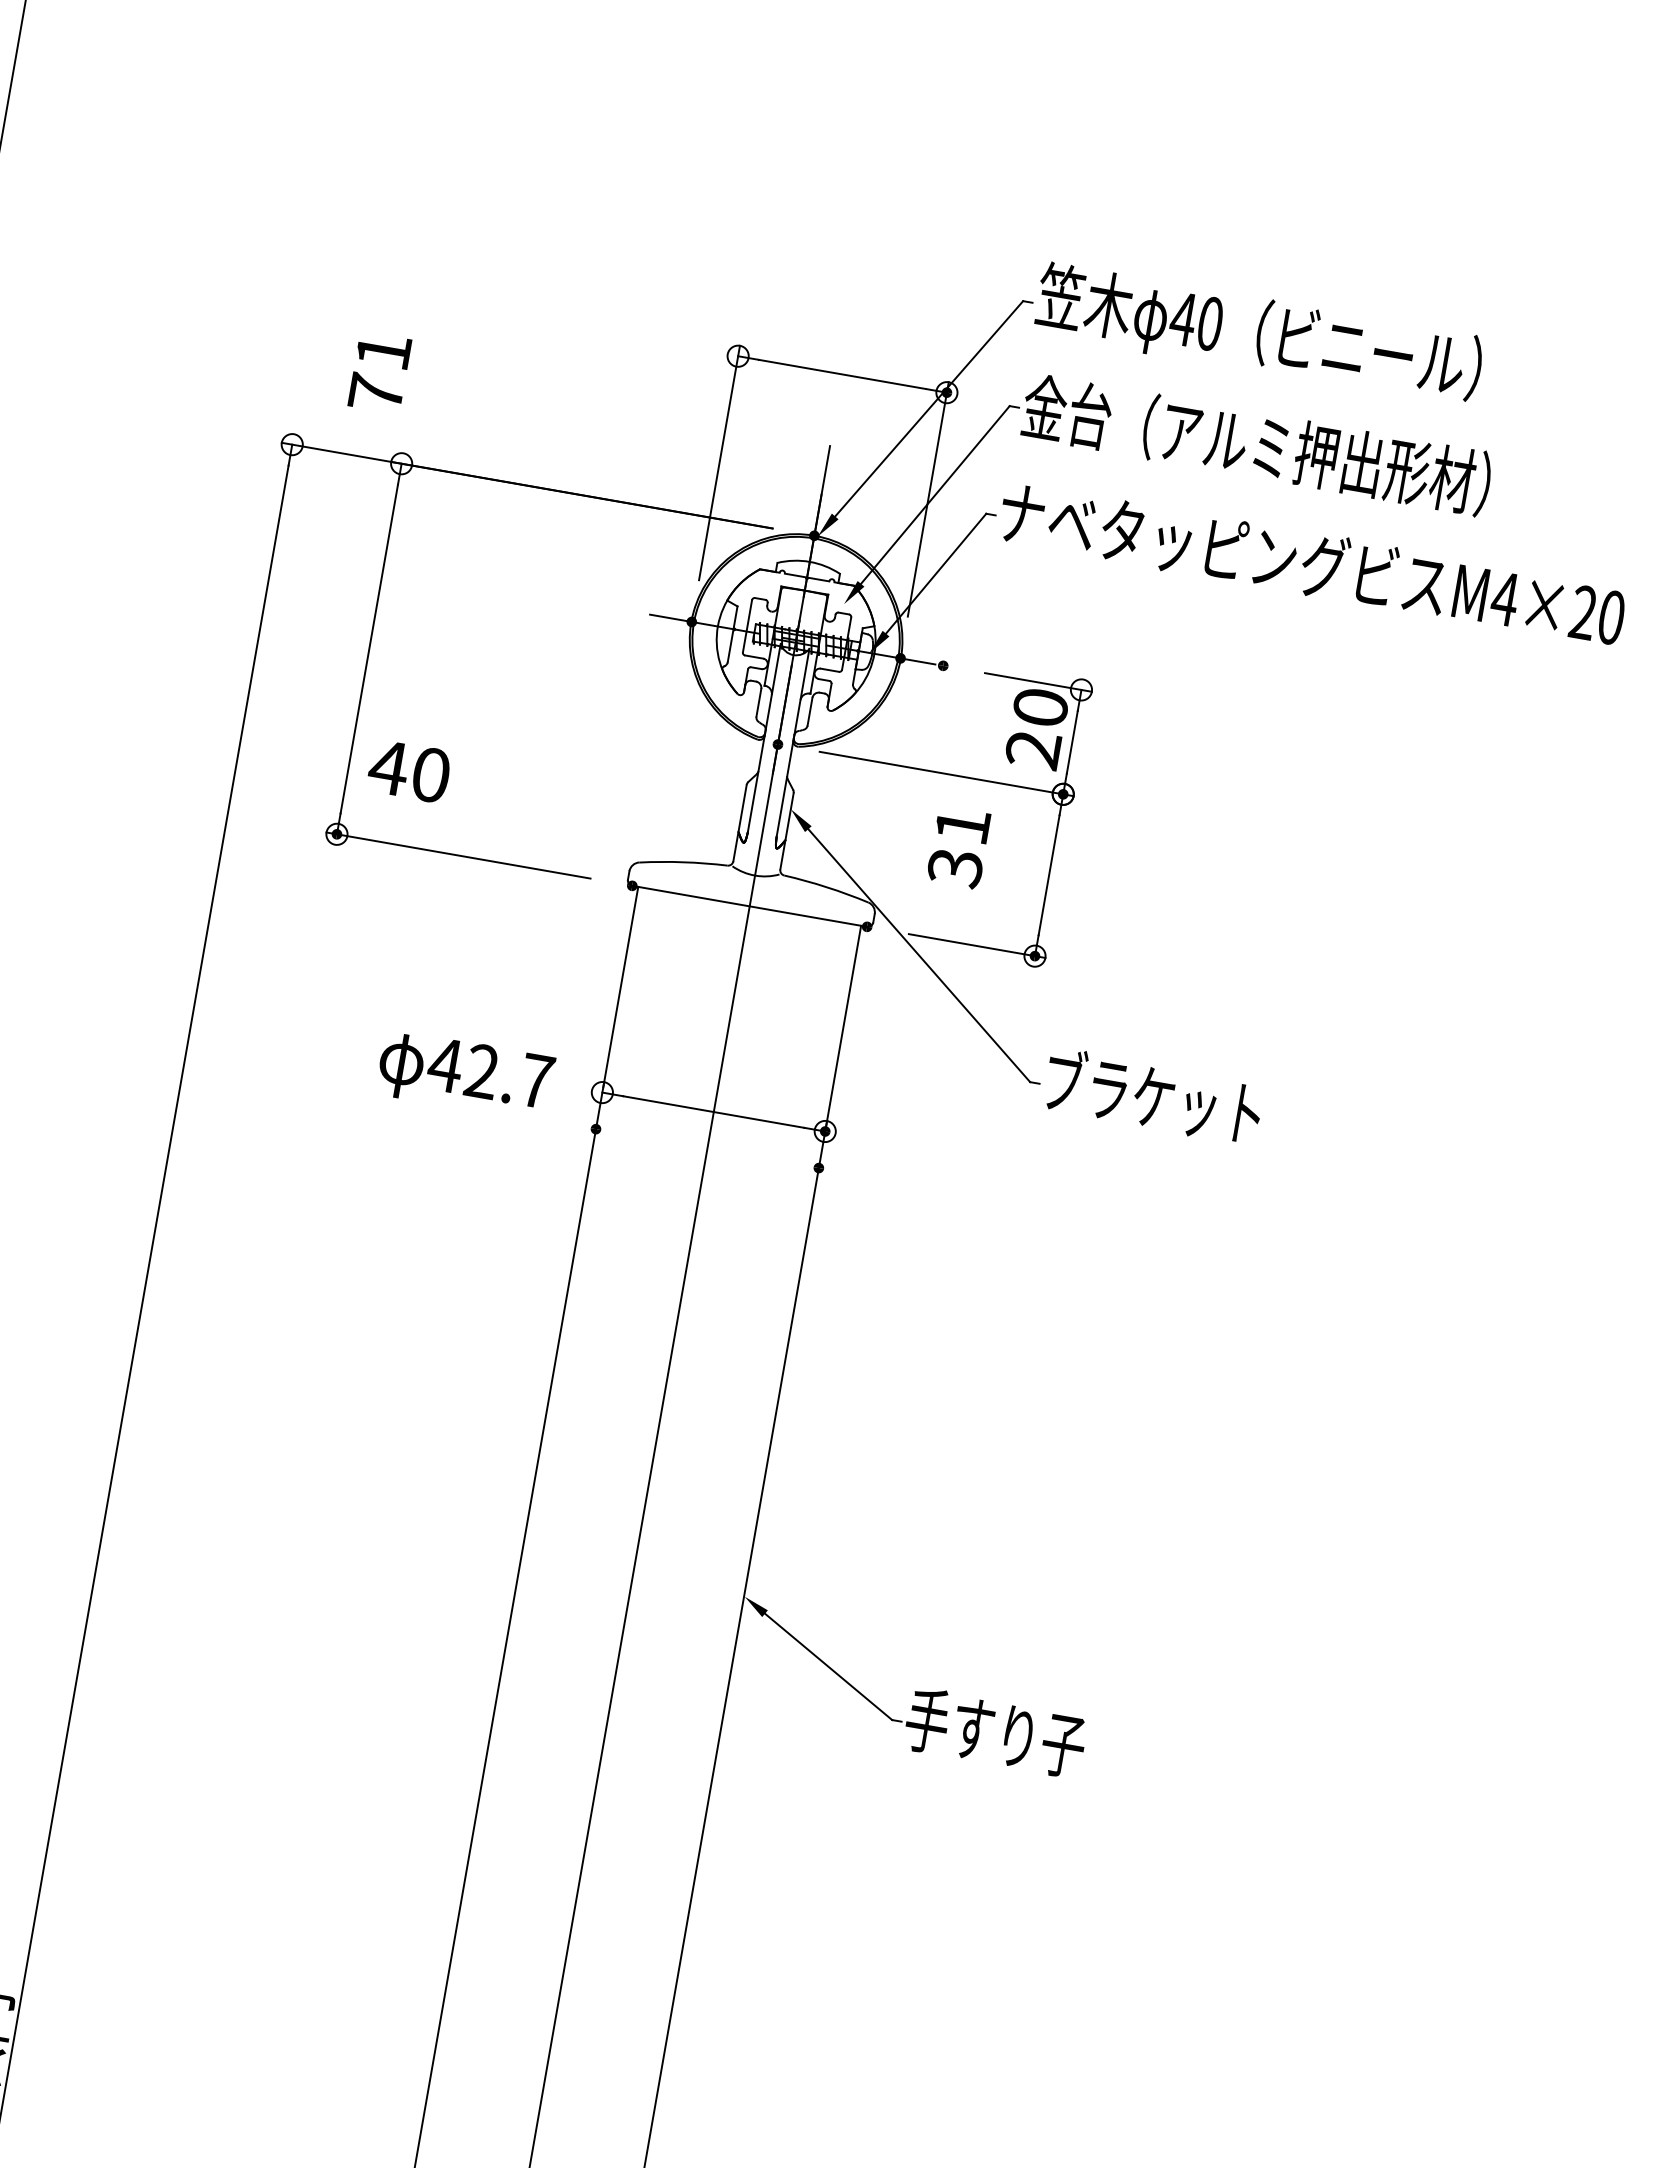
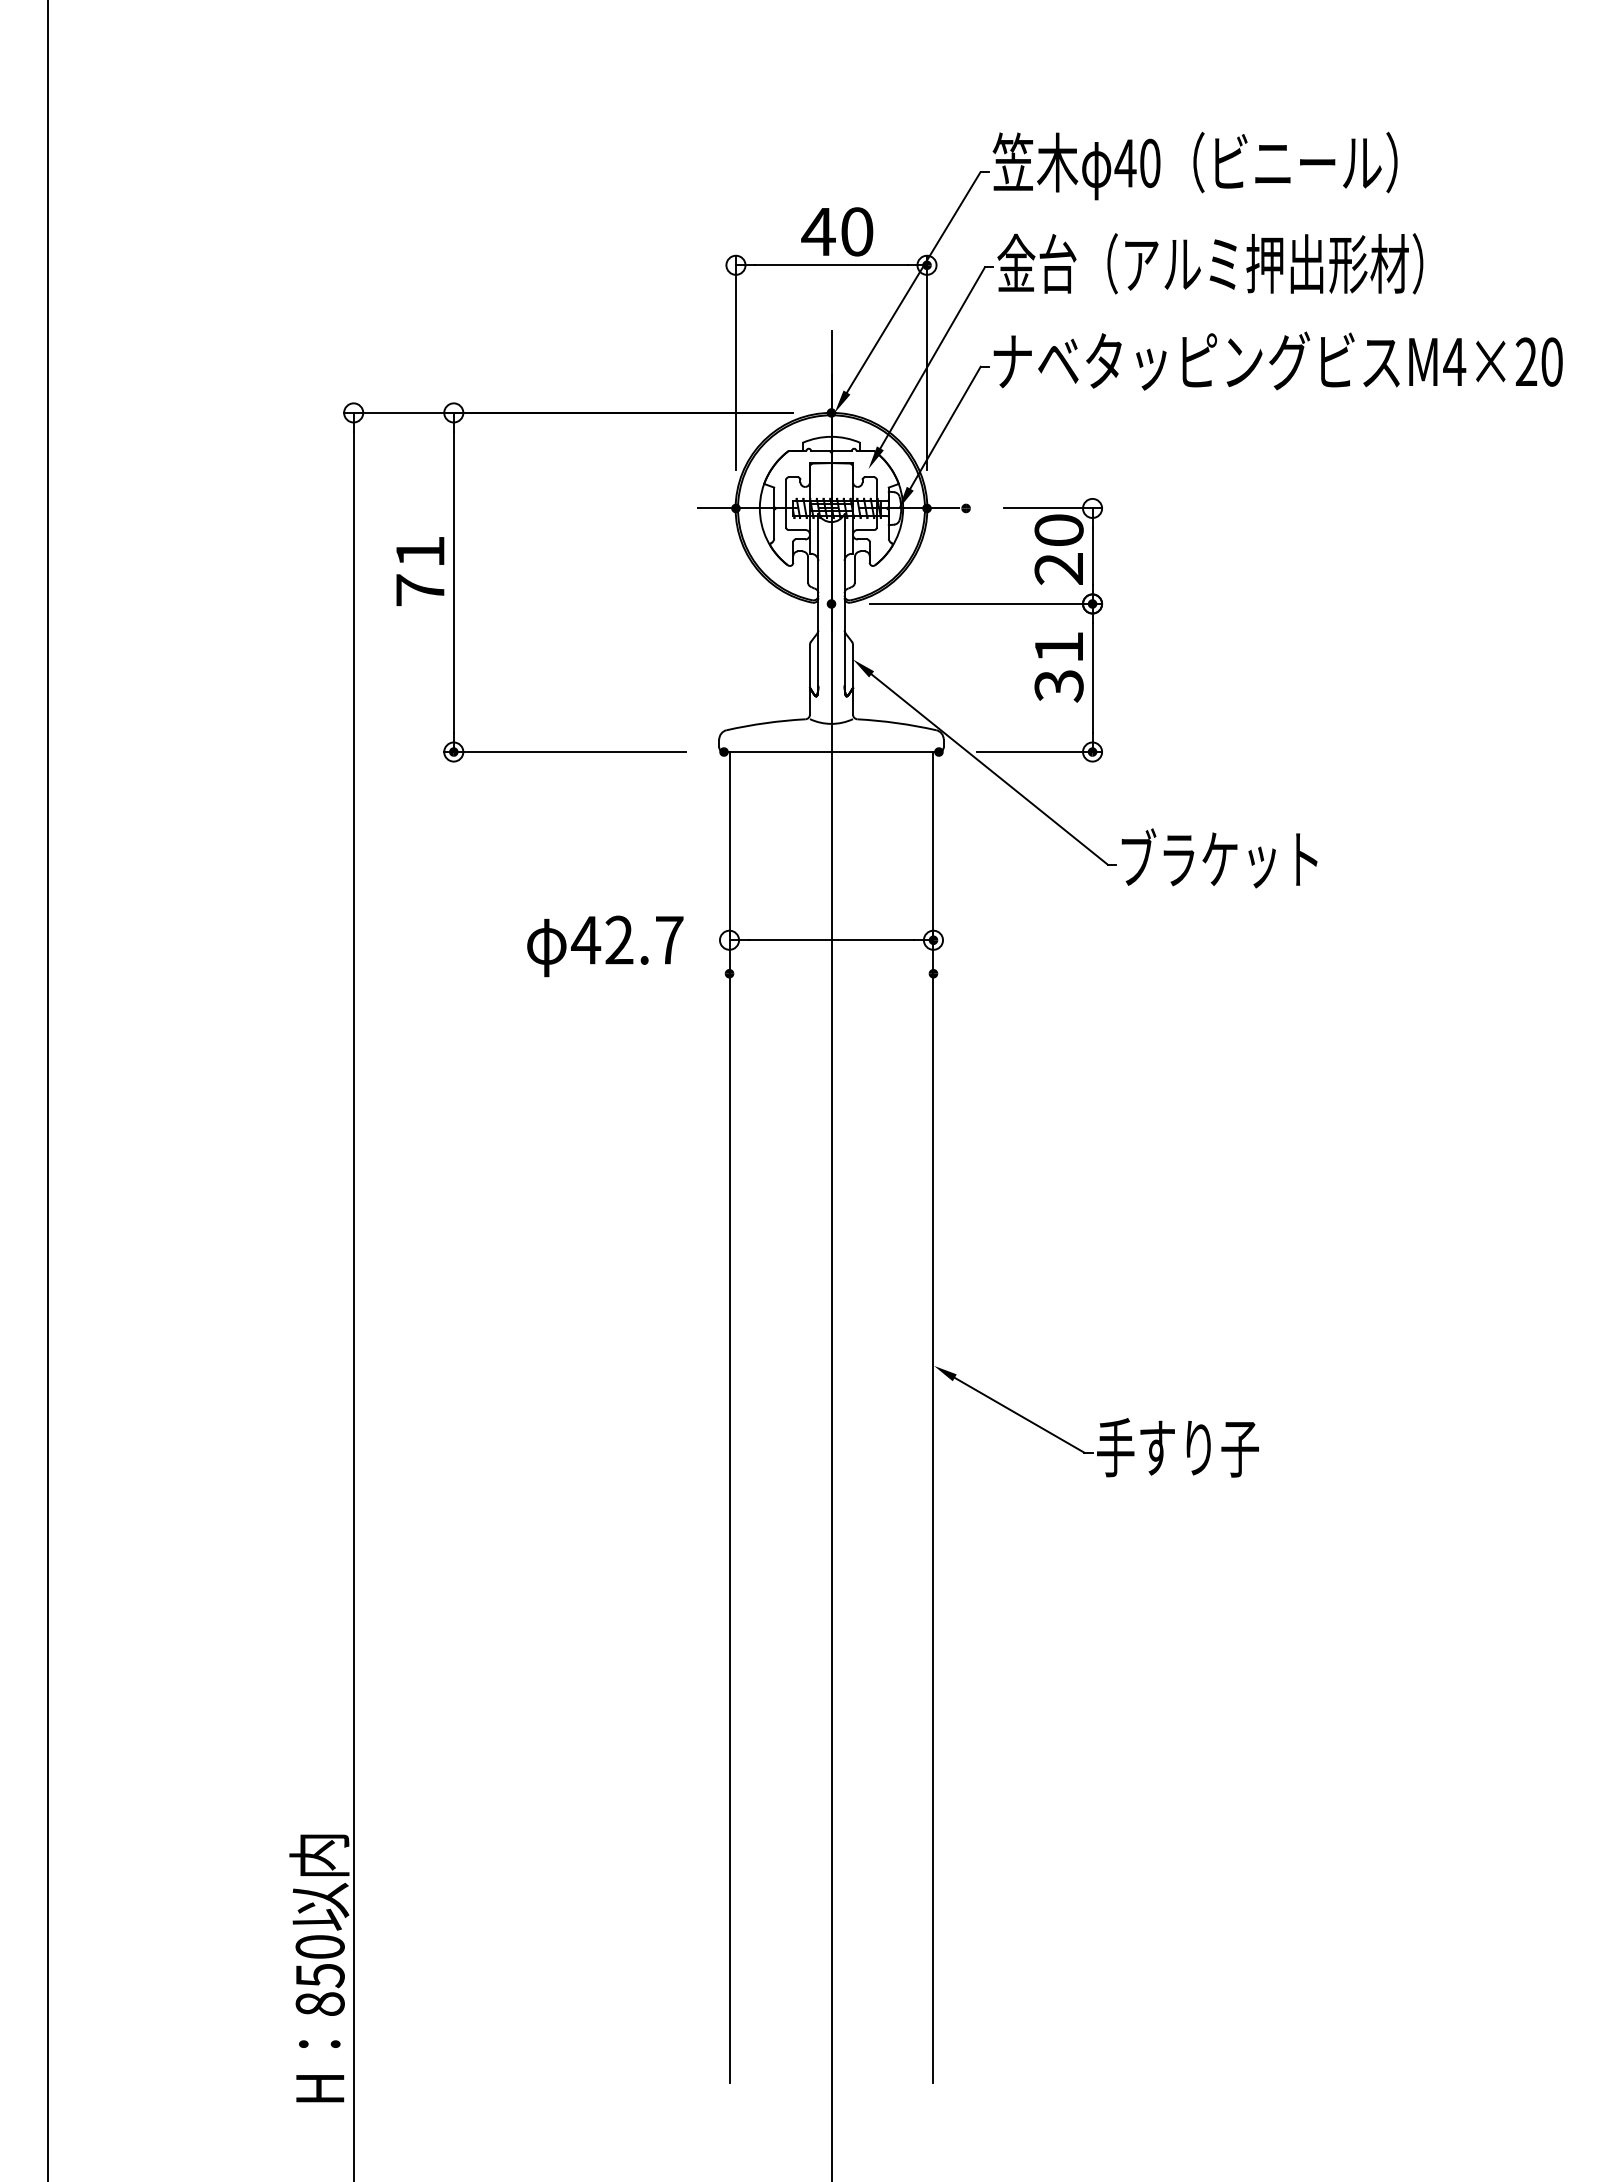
text: (380, 372) -> (420, 571), moved
text: (409, 770) -> (837, 231), moved
text: (958, 847) -> (1058, 667), moved

